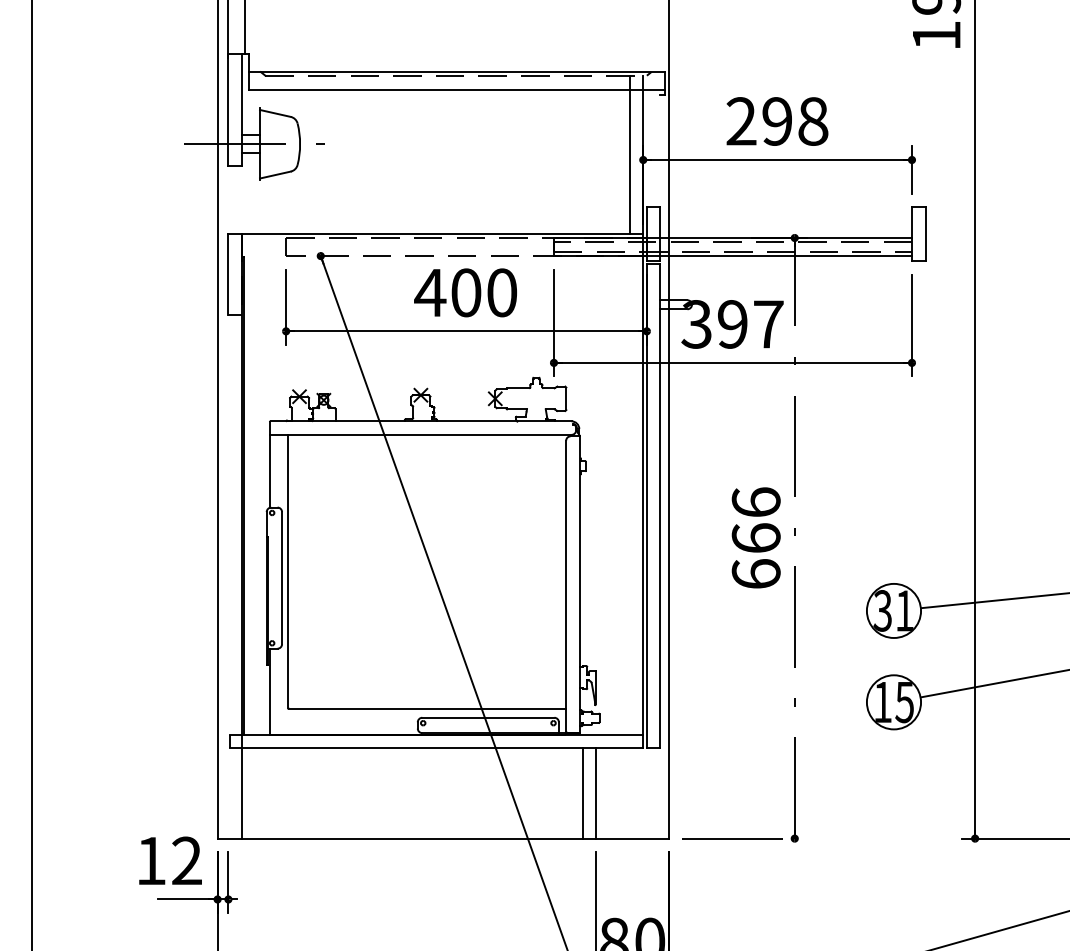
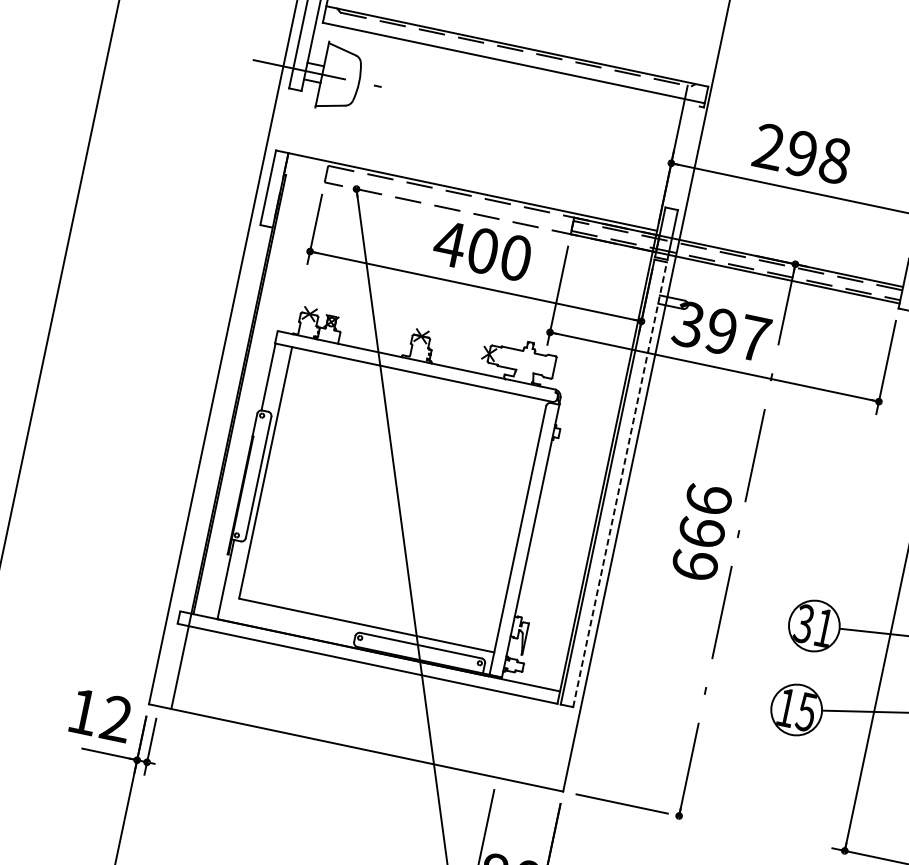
line: (629, 154) -> (659, 155), removed
line: (660, 505) -> (620, 483), solid -> dashed
line: (582, 793) -> (492, 733), removed
line: (596, 793) -> (505, 736), removed

